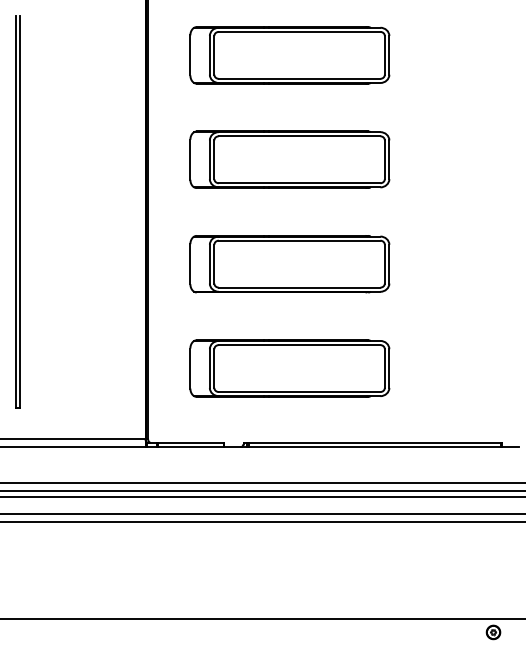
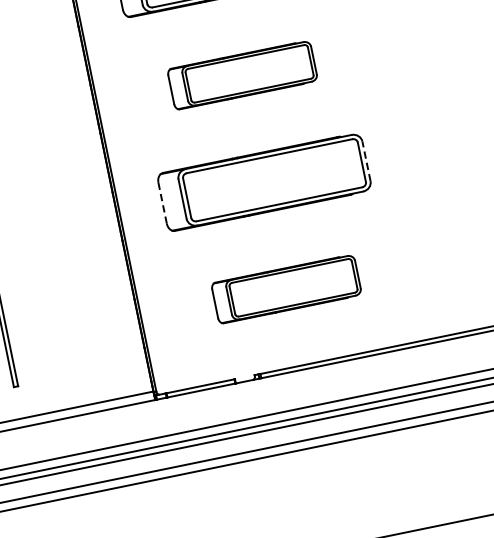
part: (289, 159) -> (242, 75), size x0.7
line: (389, 263) -> (366, 160), solid -> dashed
line: (190, 264) -> (162, 203), solid -> dashed
part: (289, 368) -> (286, 289), size x0.7

